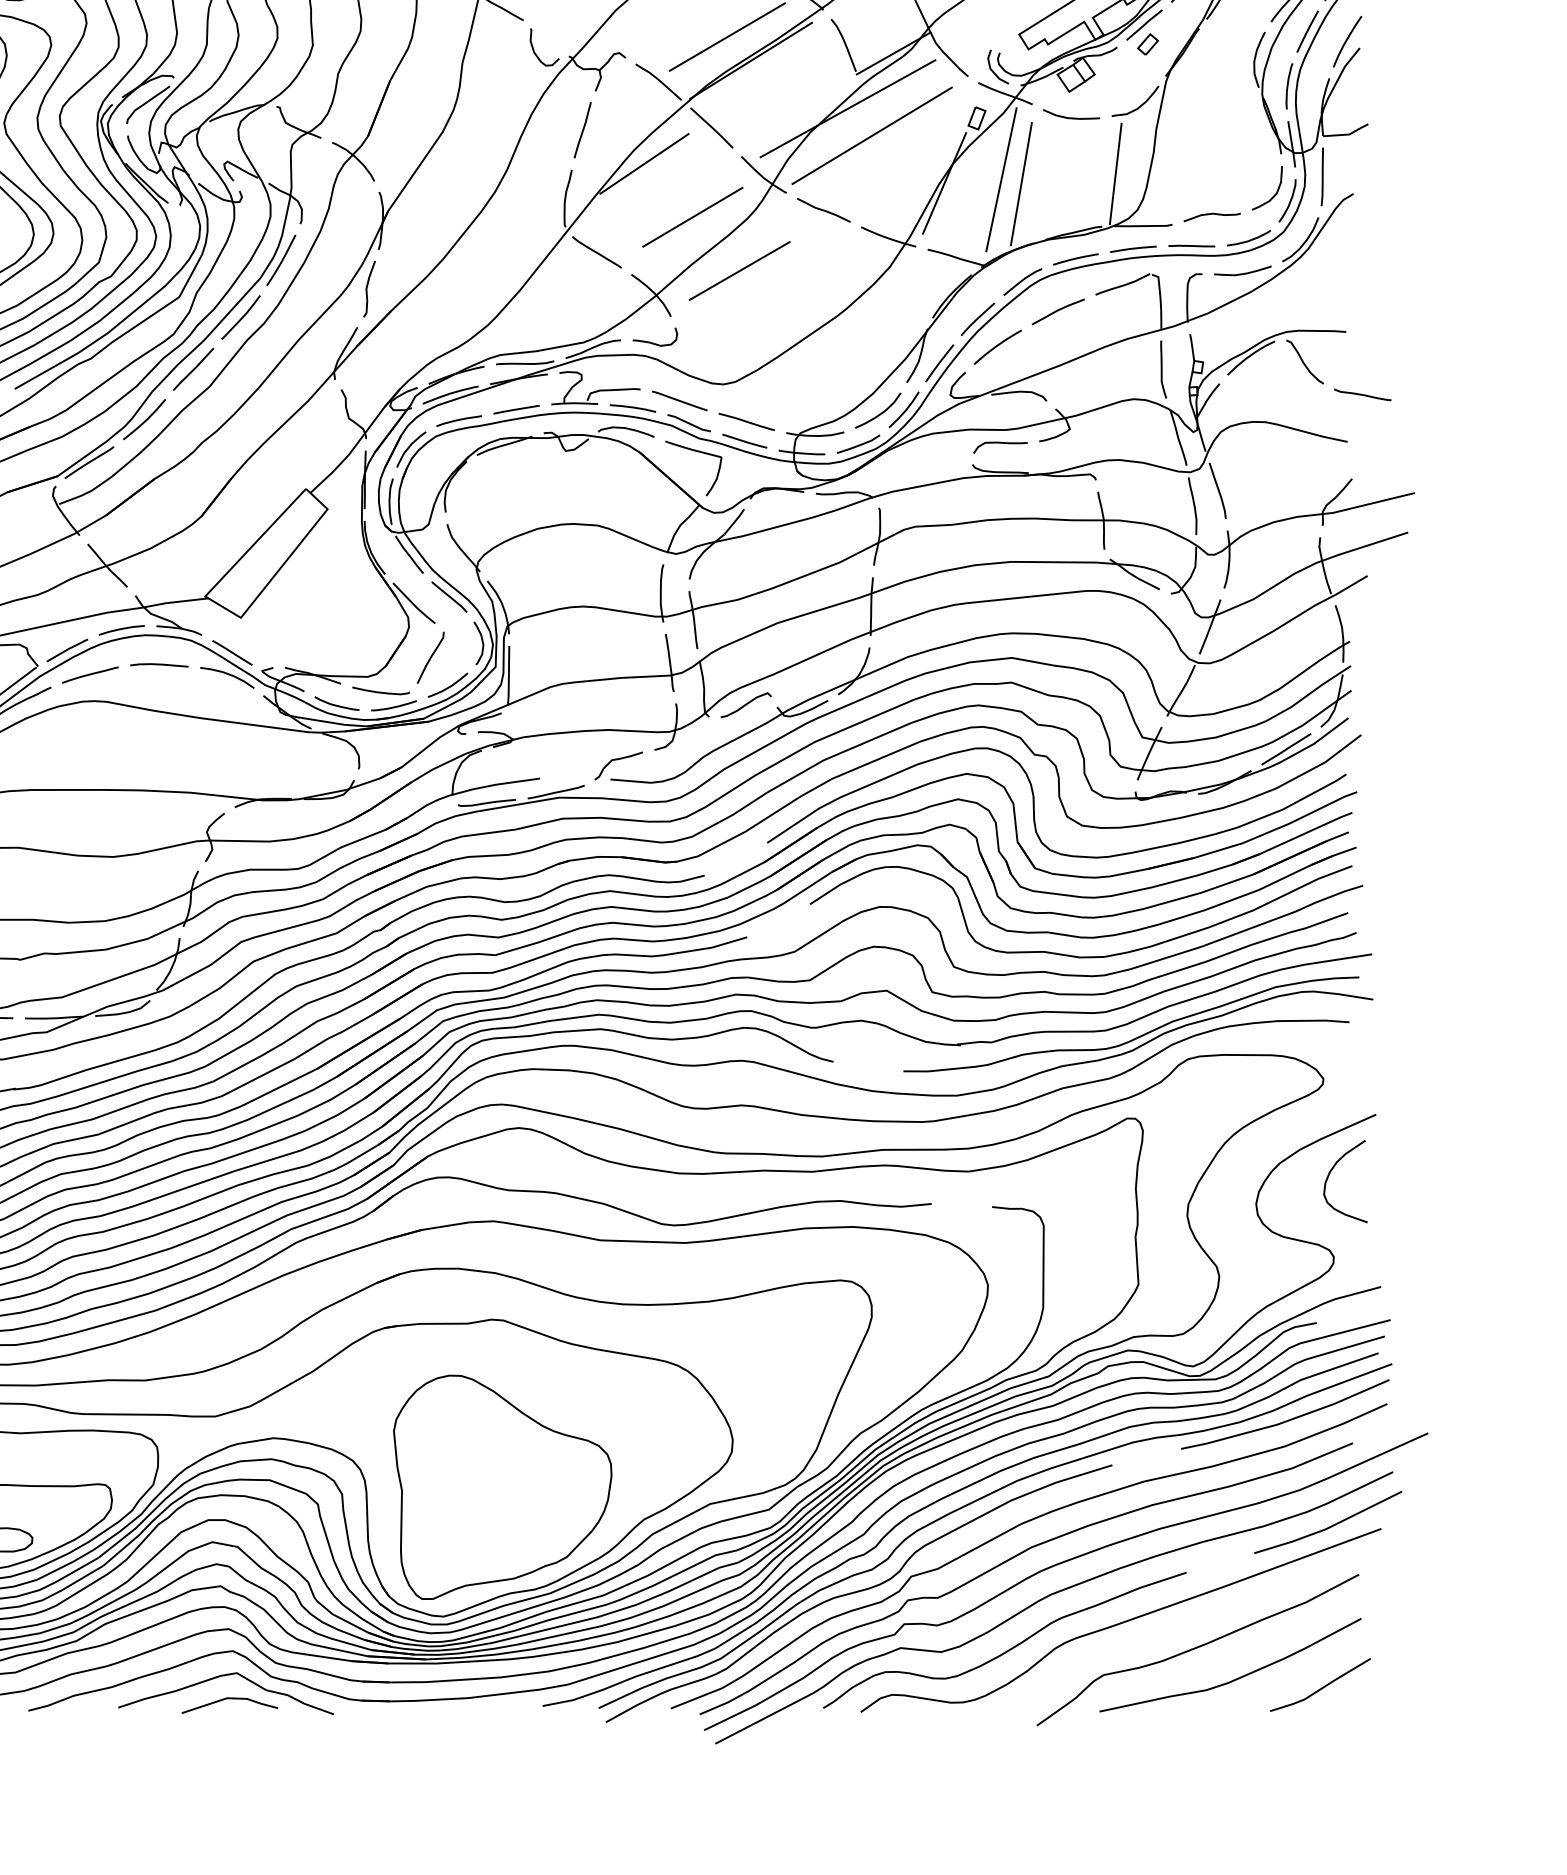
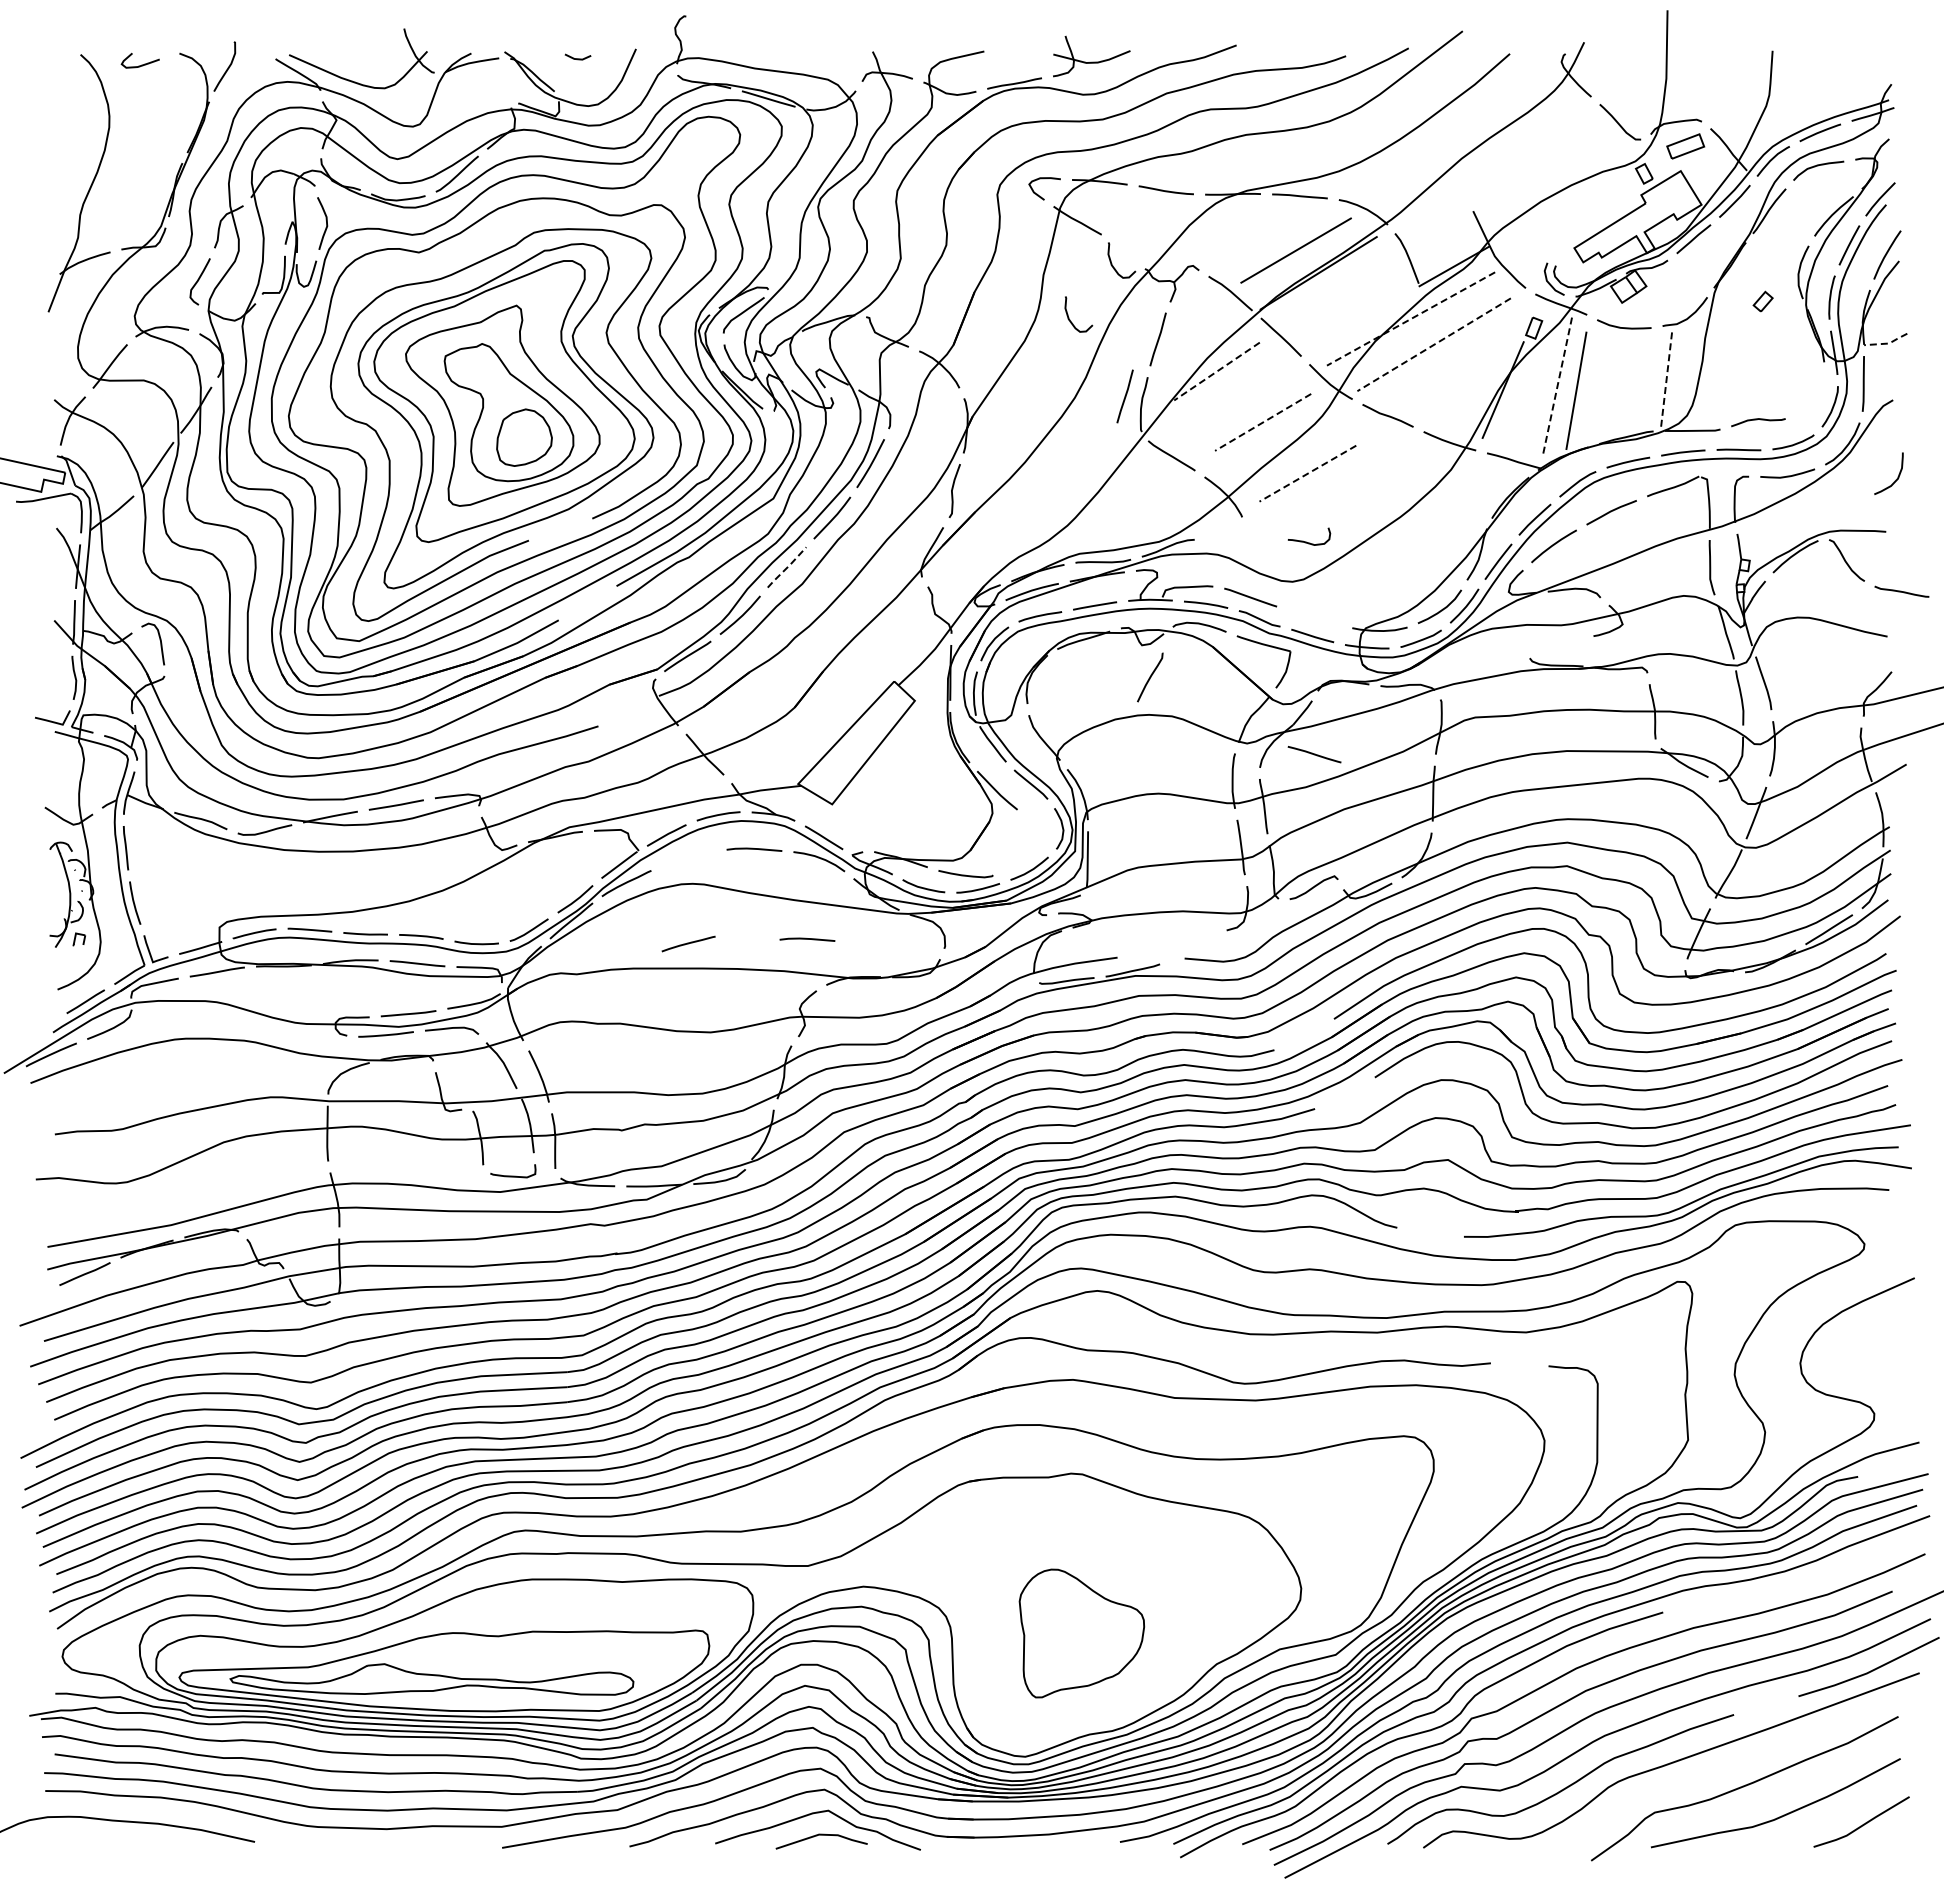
part: (1147, 44) -> (1762, 301), moved
curve: (490, 109) -> (1070, 319), added
line: (847, 109) -> (1410, 319), solid -> dashed
line: (1348, 134) -> (1888, 343), solid -> dashed
line: (872, 135) -> (1434, 344), solid -> dashed
line: (644, 163) -> (1217, 371), solid -> dashed
line: (1115, 174) -> (1666, 381), solid -> dashed
line: (1001, 179) -> (1557, 386), solid -> dashed
line: (547, 190) -> (1124, 396), added
curve: (1274, 194) -> (1895, 479), moved
line: (693, 217) -> (1263, 422), solid -> dashed
line: (739, 270) -> (1307, 473), solid -> dashed
curve: (652, 342) -> (1306, 541), moved
line: (194, 369) -> (787, 567), solid -> dashed
line: (746, 421) -> (1314, 754), moved
curve: (1000, 443) -> (1556, 638), removed
curve: (431, 657) -> (1150, 677), moved
line: (90, 674) -> (688, 943), moved
line: (215, 759) -> (807, 939), added
curve: (617, 760) -> (1191, 940), removed
curve: (1331, 1171) -> (1872, 1332), removed
line: (1285, 1420) -> (1828, 1569), removed
part: (502, 1487) -> (1081, 1633), size x0.6

